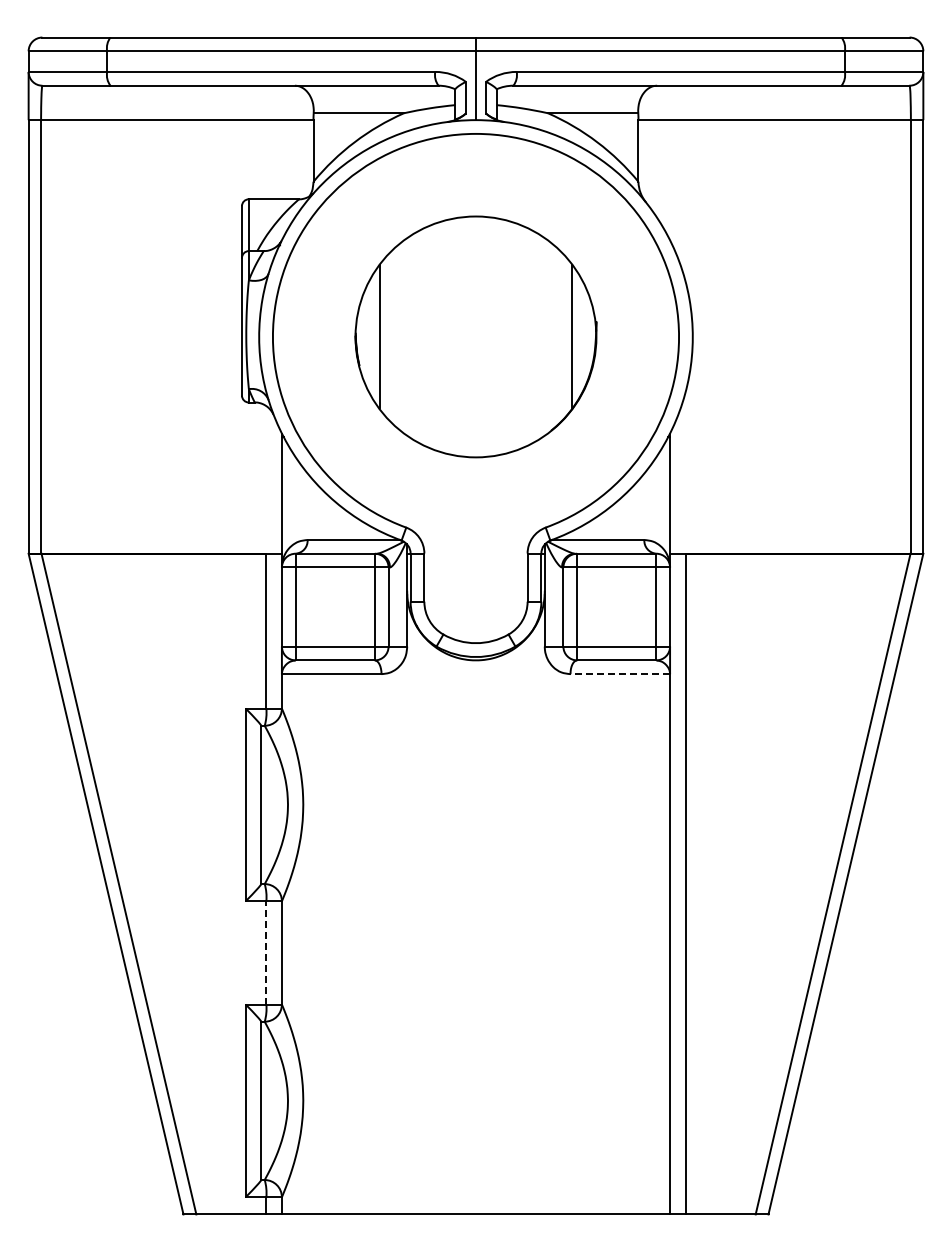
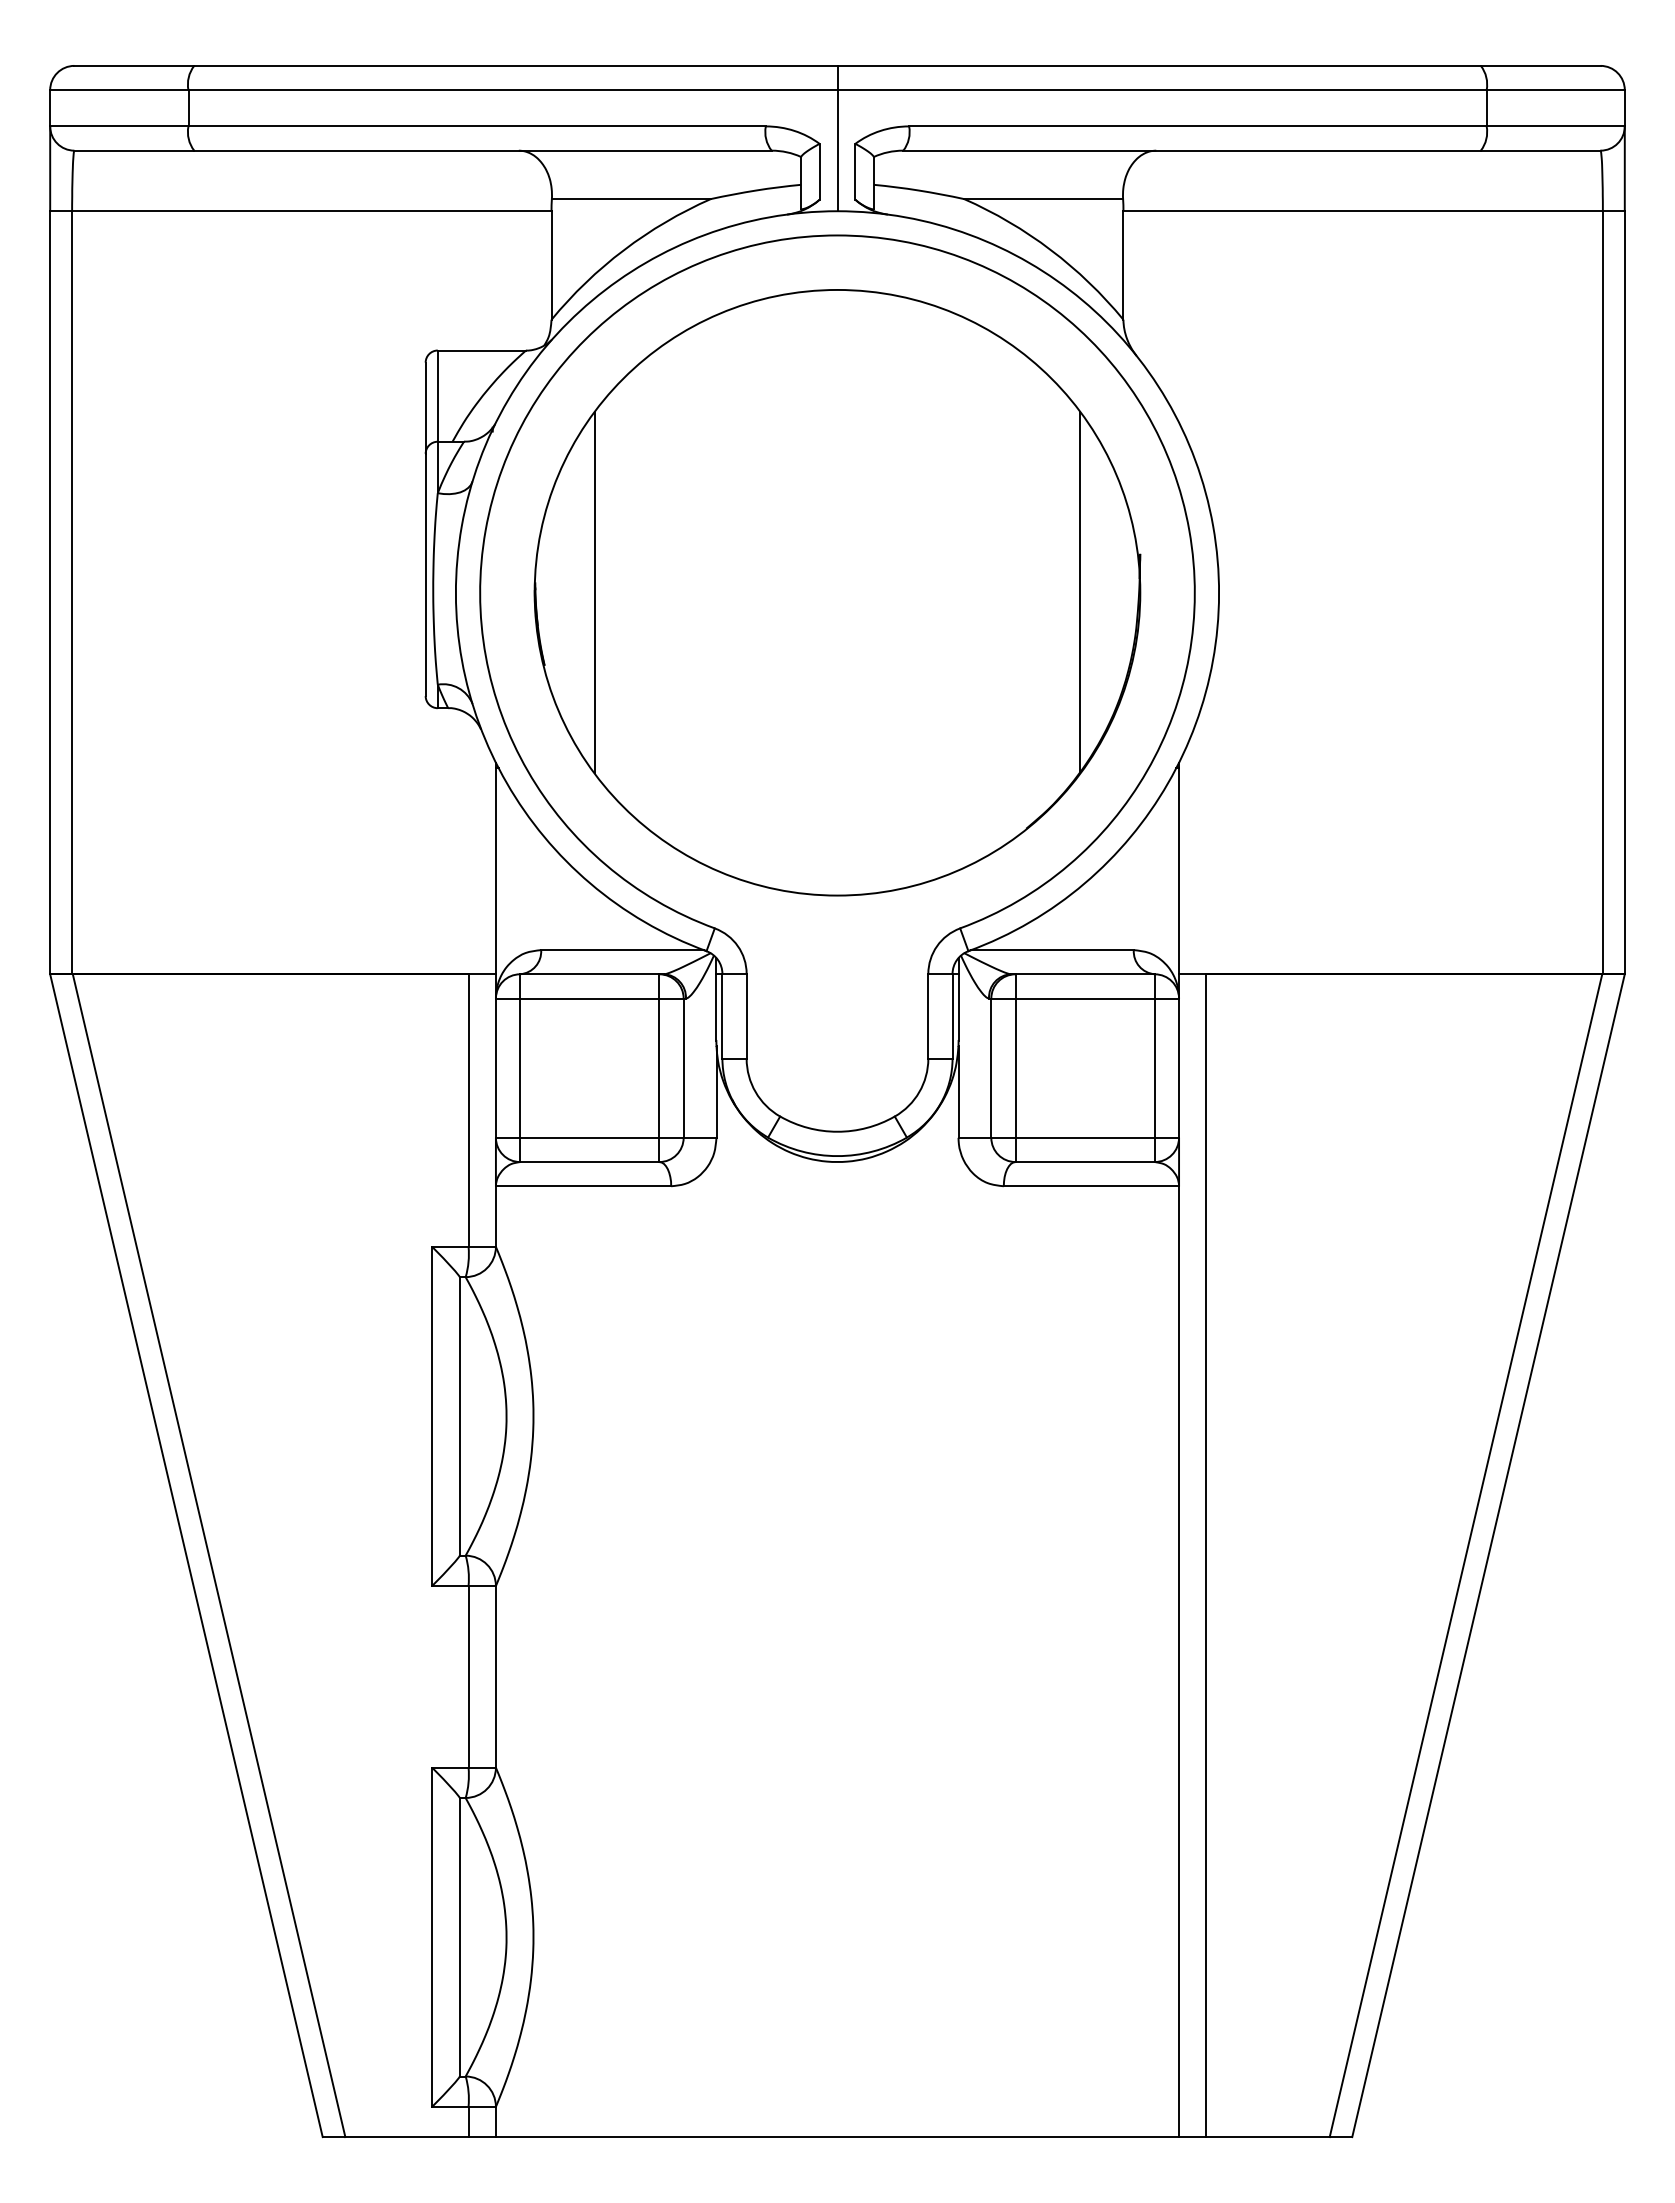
part: (475, 336) -> (836, 592), size x1.43
line: (620, 674) -> (1091, 1186), dashed -> solid
line: (266, 952) -> (468, 1676), dashed -> solid

